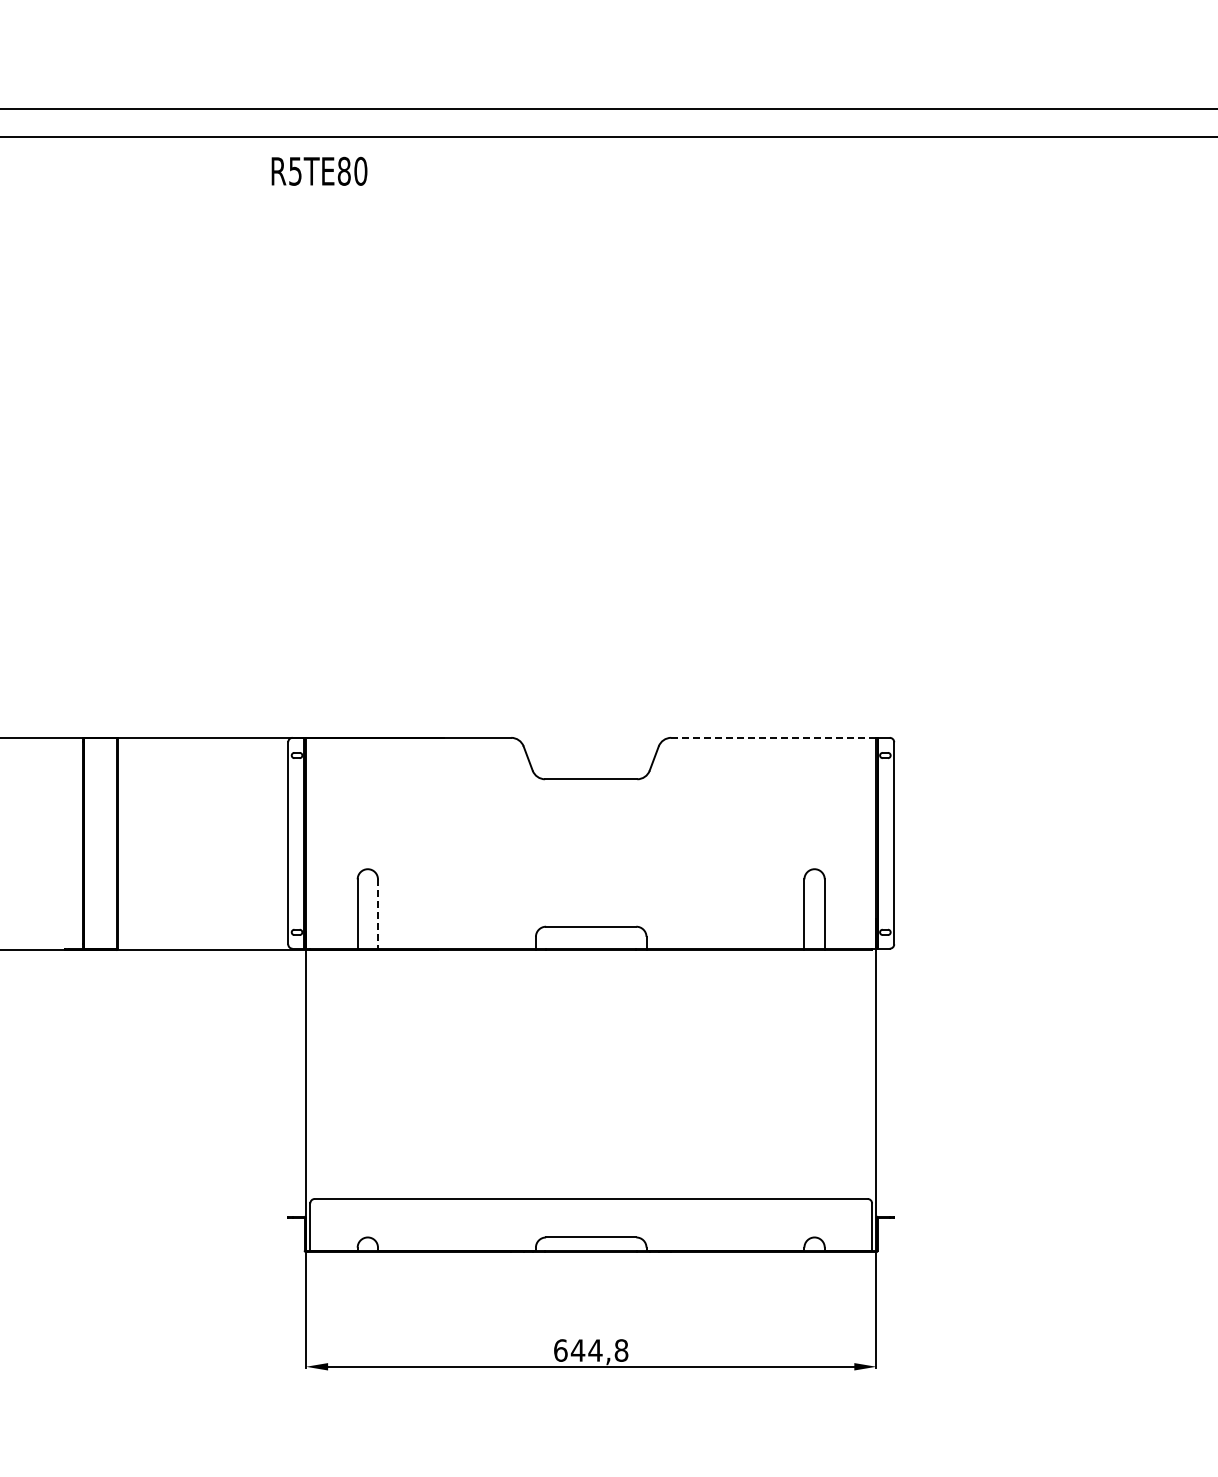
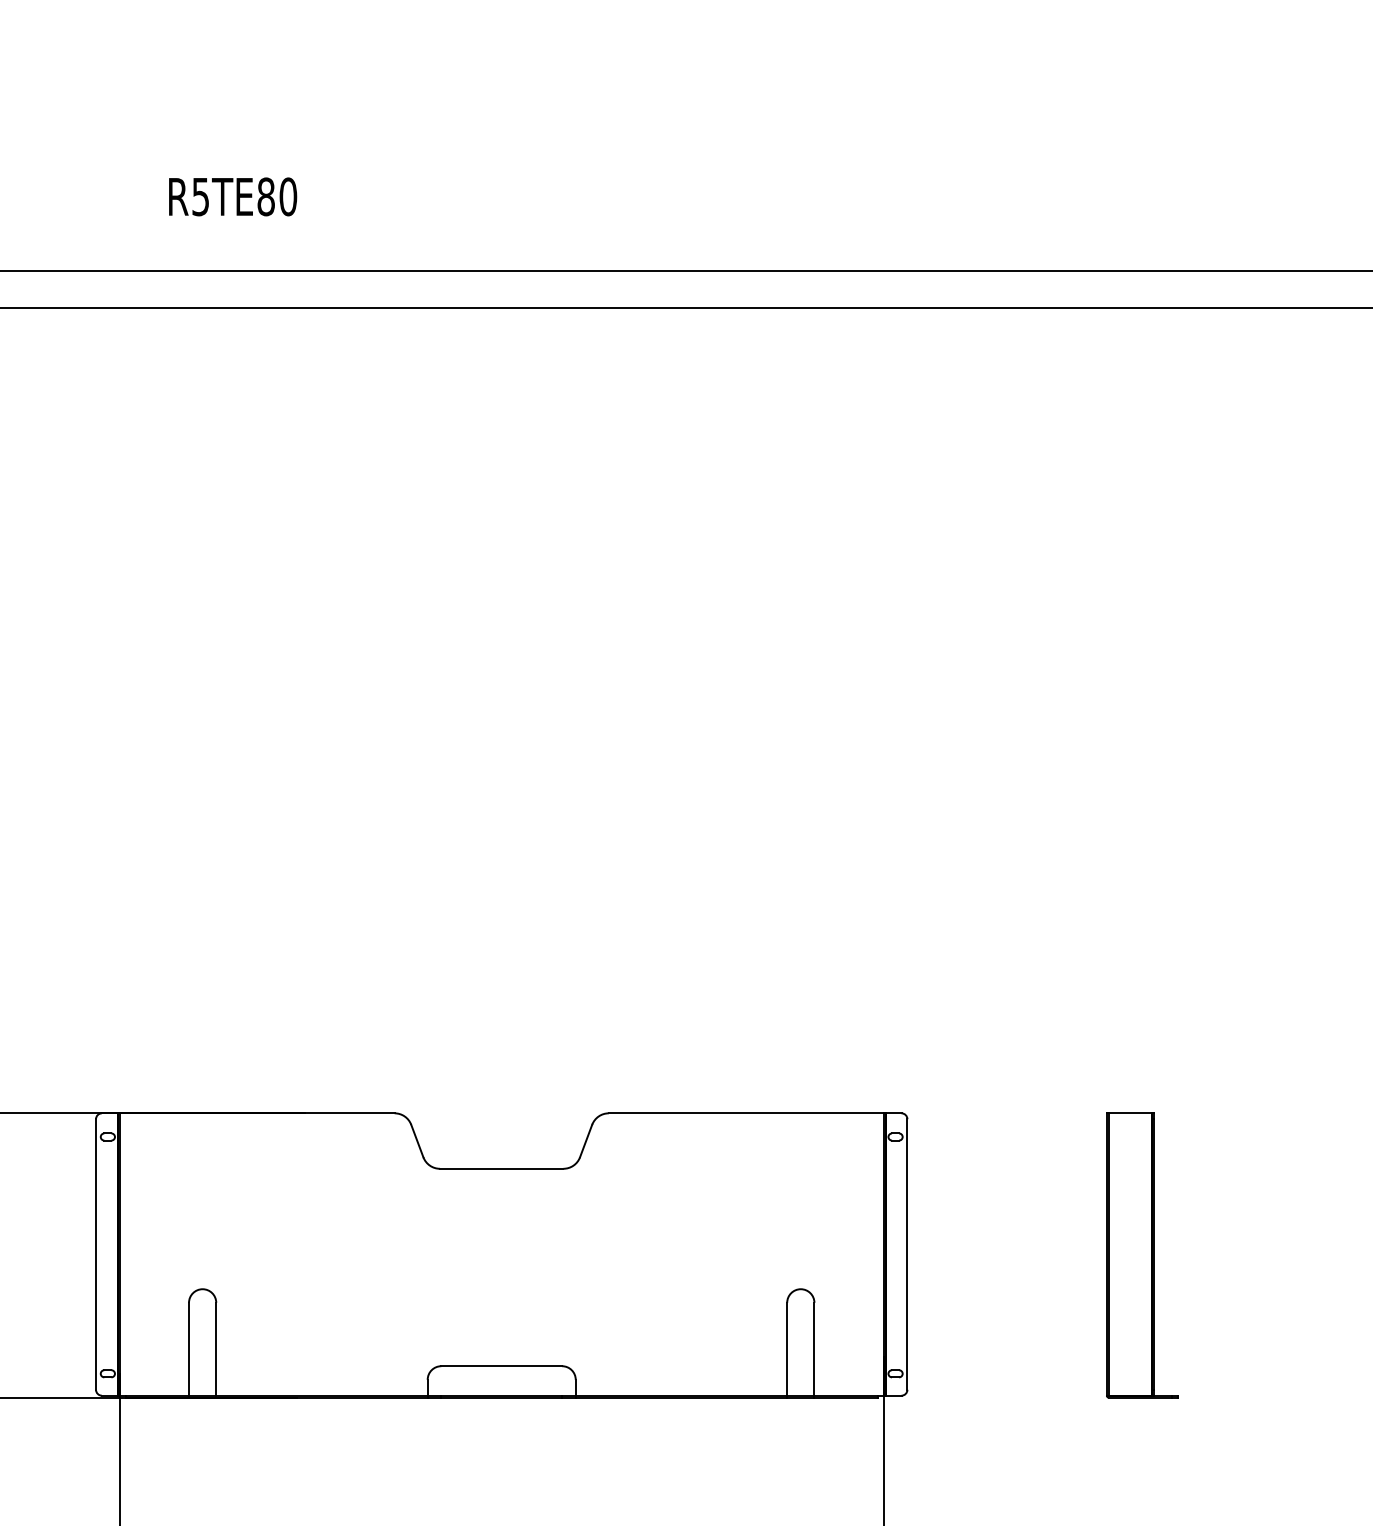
text: (319, 170) -> (232, 195), moved
line: (773, 737) -> (745, 1112), dashed -> solid
part: (1069, 843) -> (1142, 1254), added
line: (378, 914) -> (216, 1349), dashed -> solid

